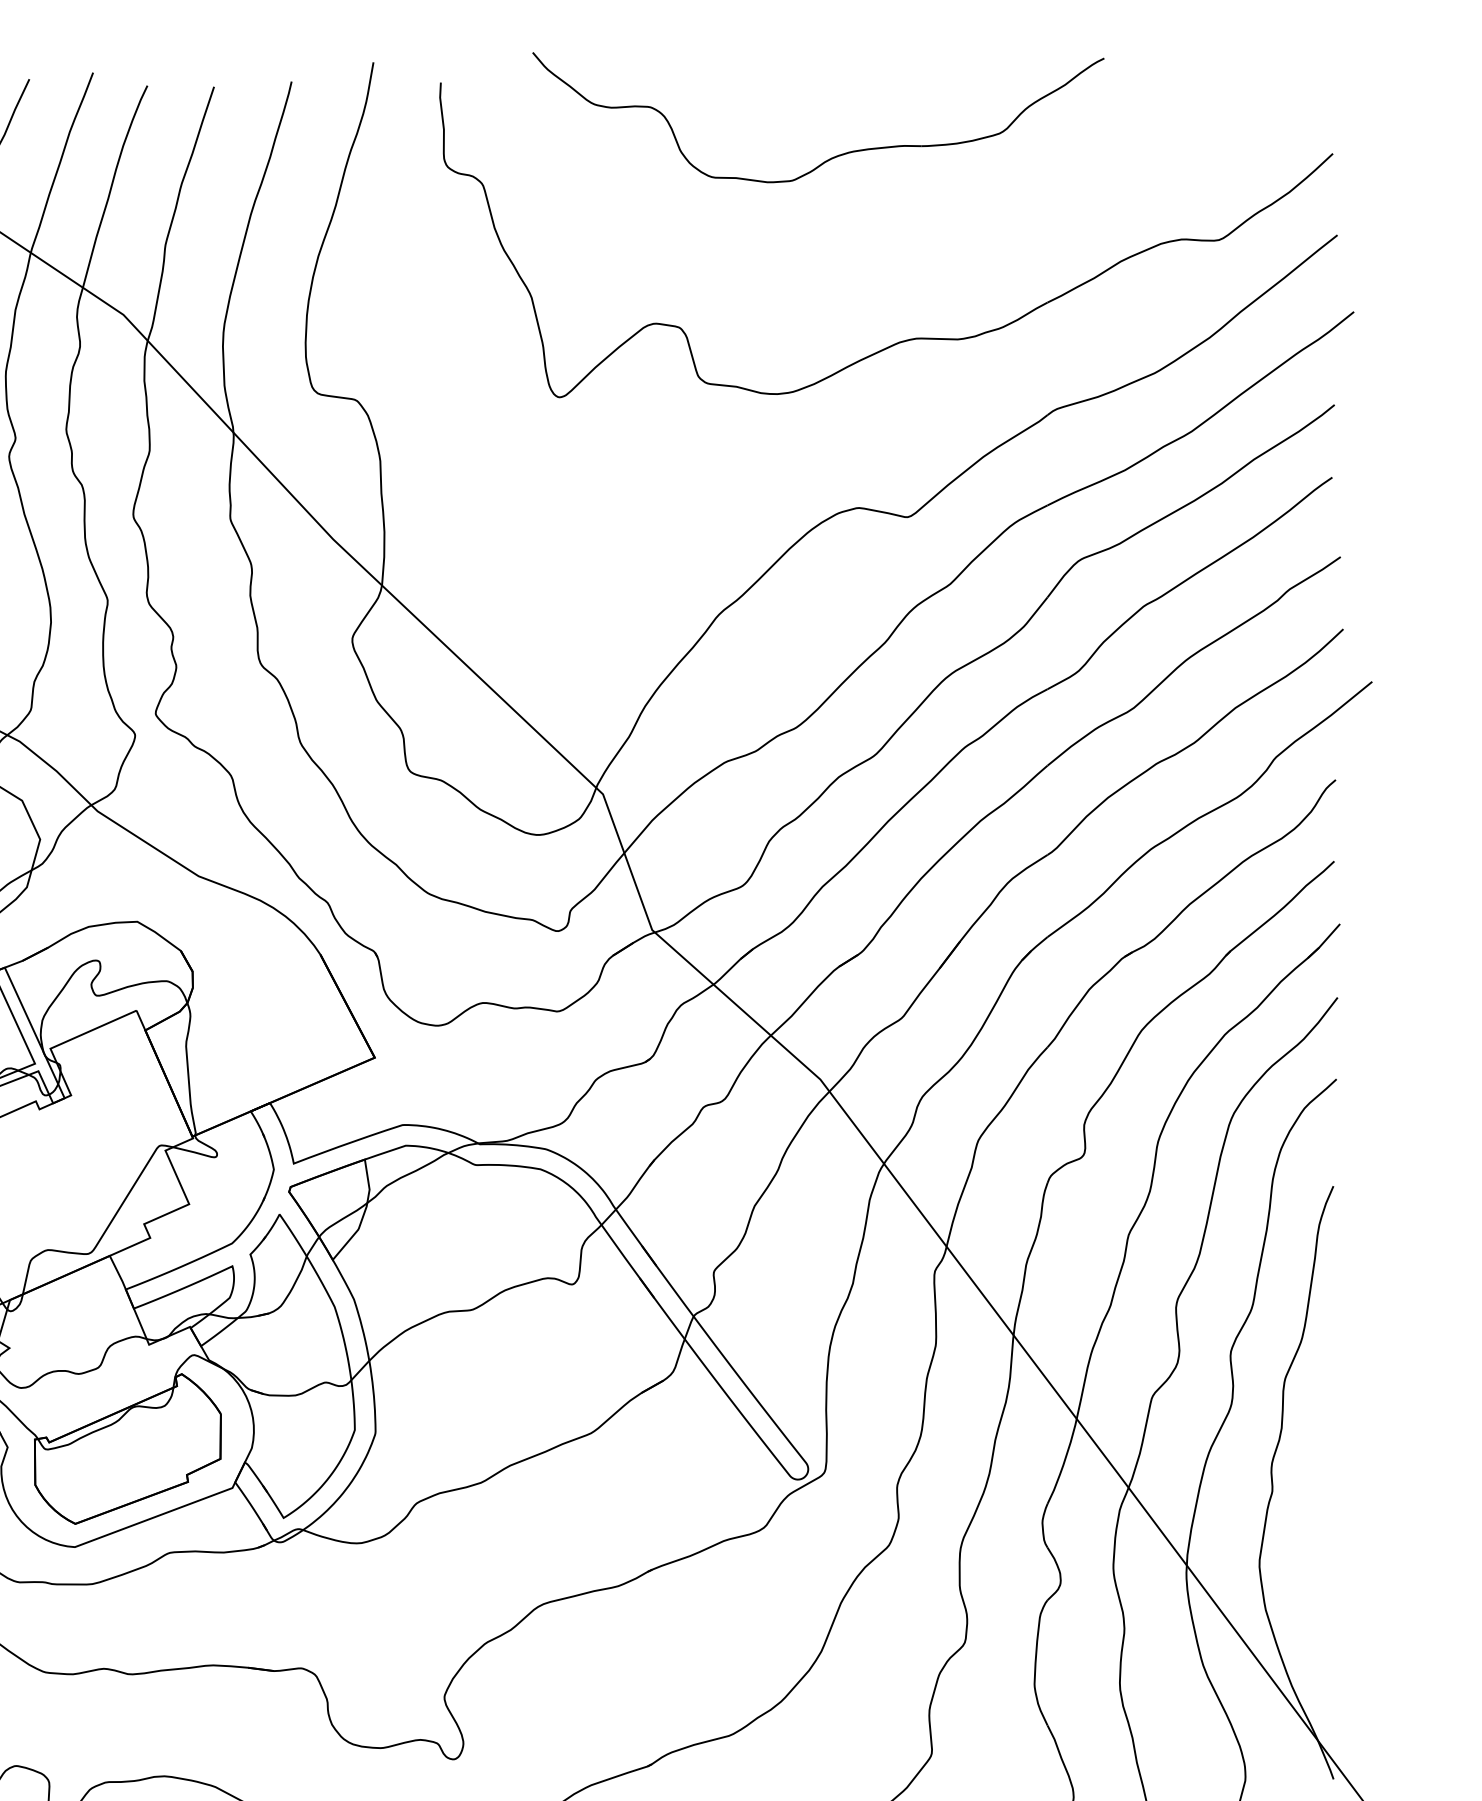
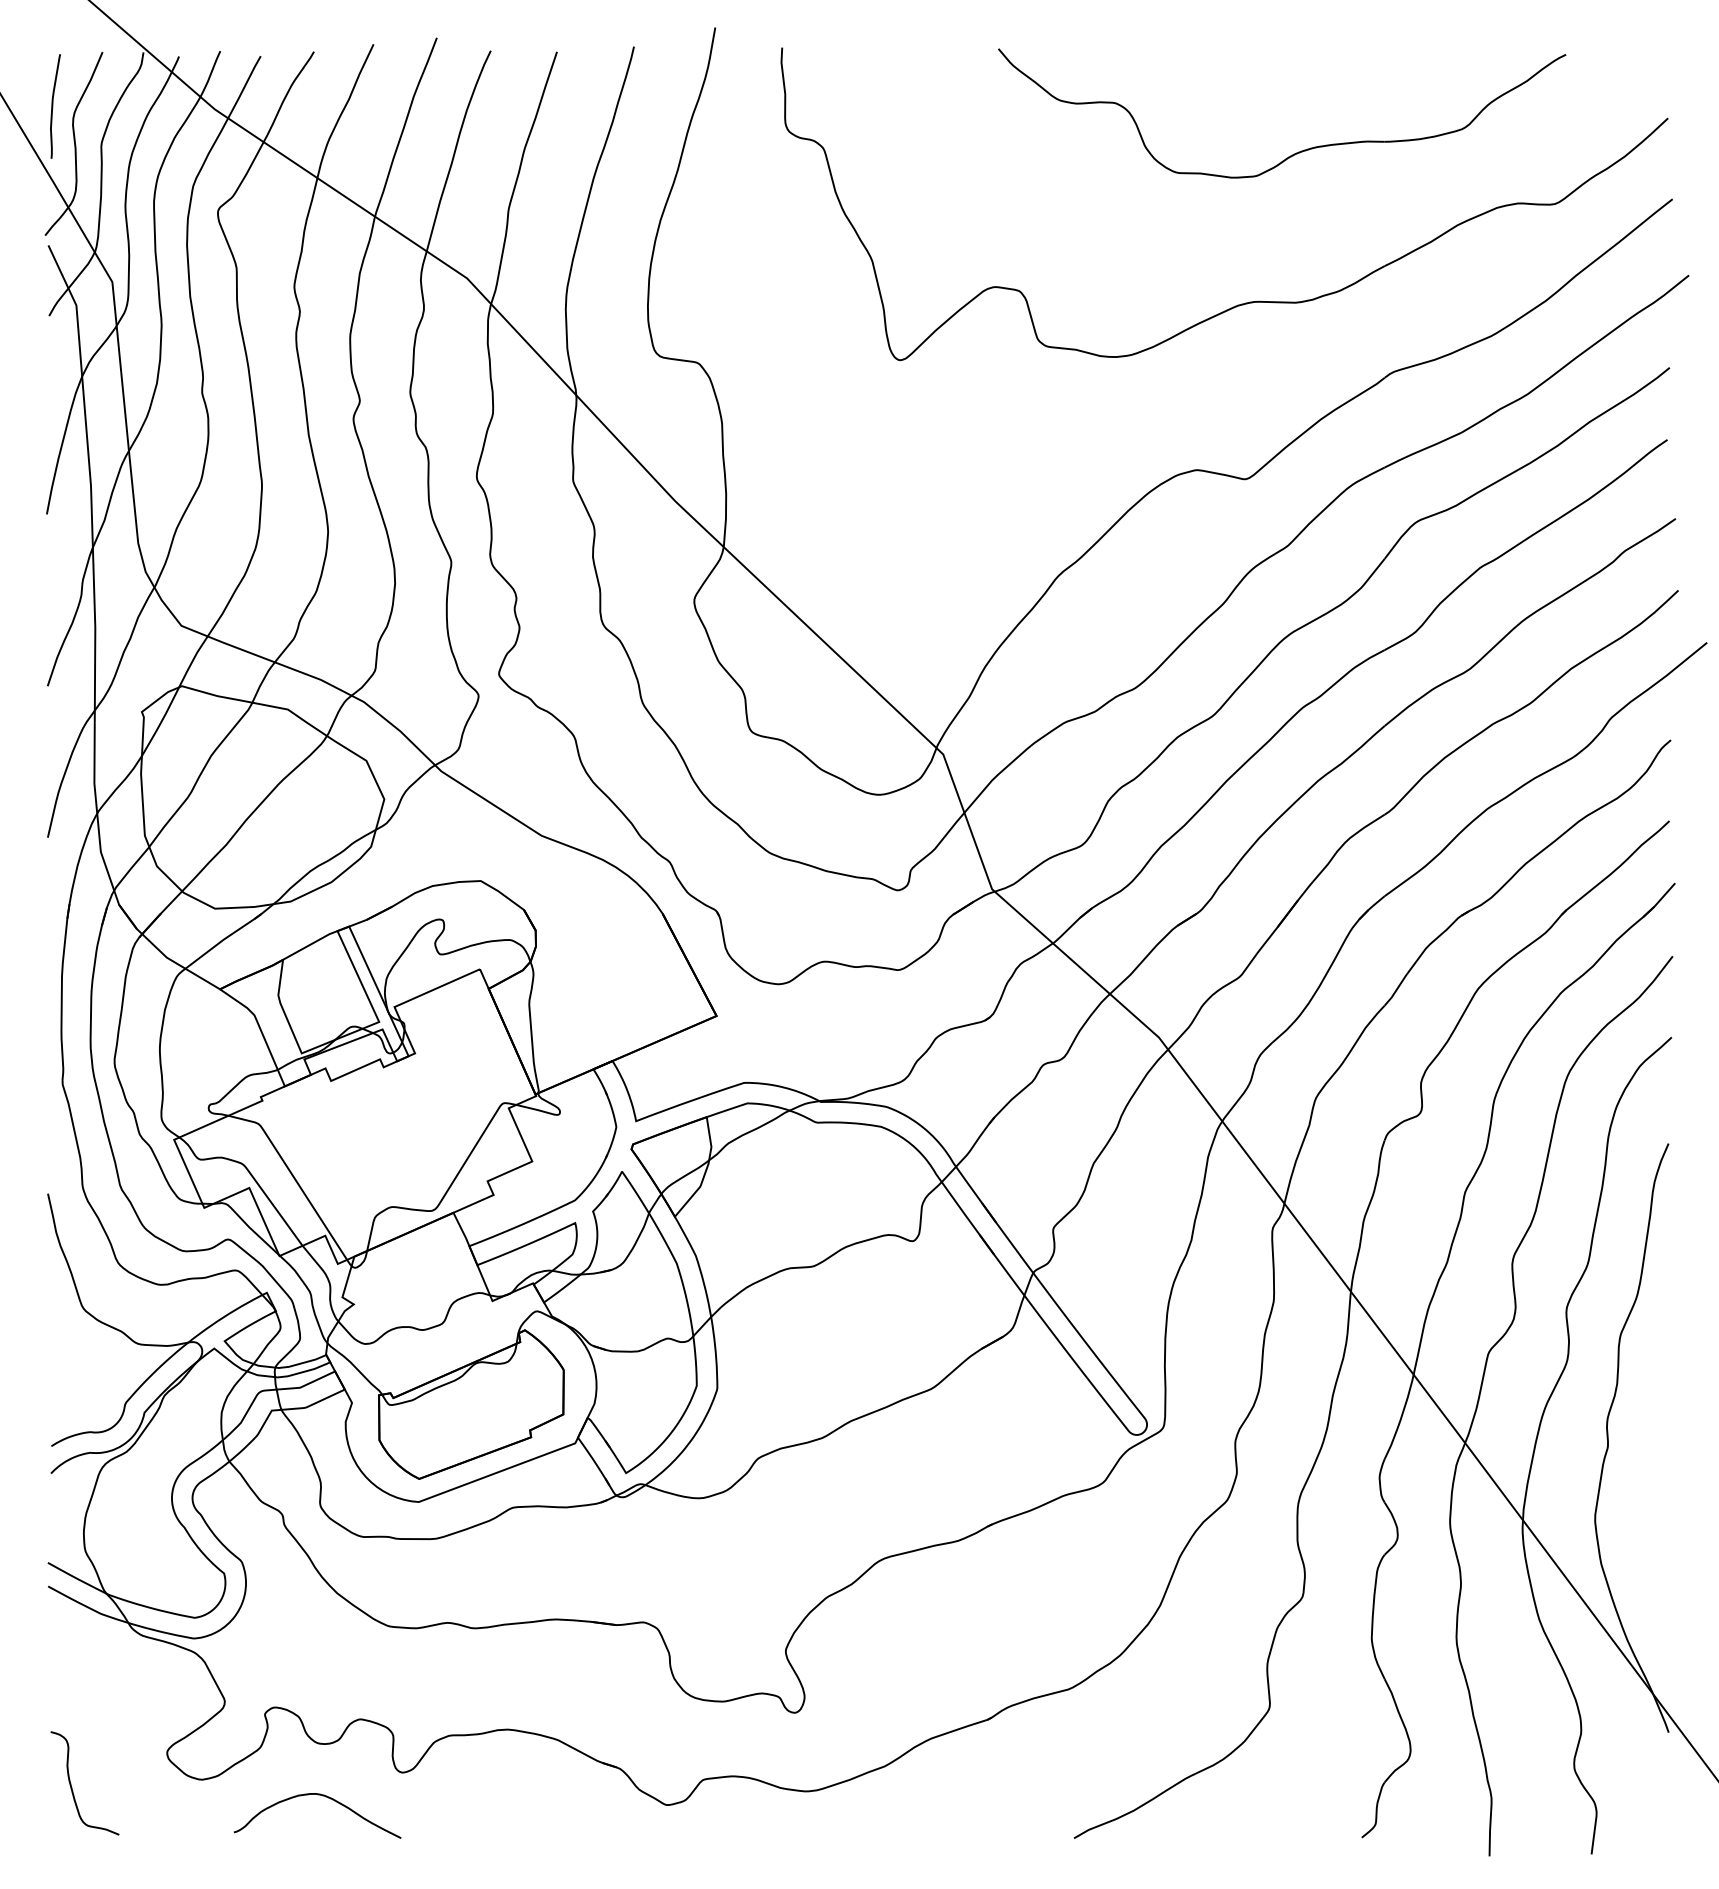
part: (834, 155) -> (1298, 151), moved

